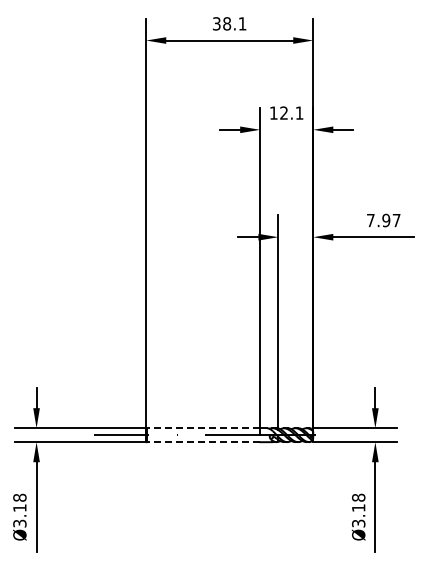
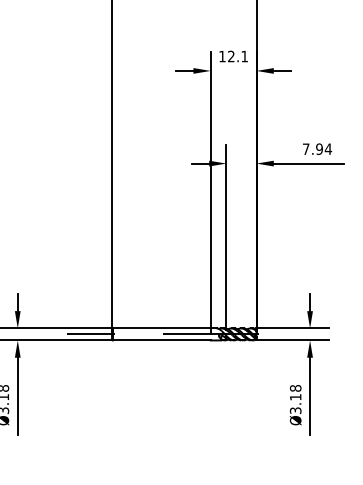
text: (396, 220) -> (328, 149), 7.97 -> 7.94
line: (203, 428) -> (161, 328), dashed -> solid
line: (203, 442) -> (161, 340), dashed -> solid

